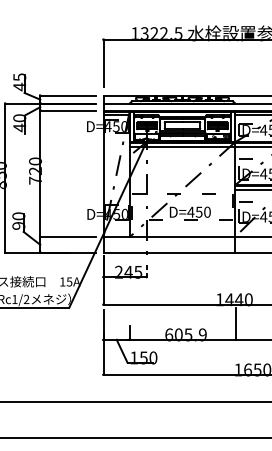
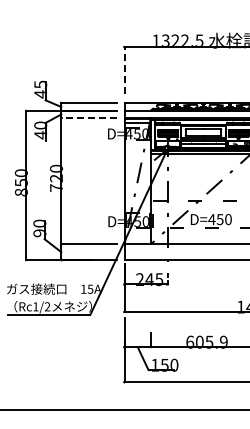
line: (103, 63) -> (124, 70), solid -> dashed
line: (67, 110) -> (88, 117), solid -> dashed

